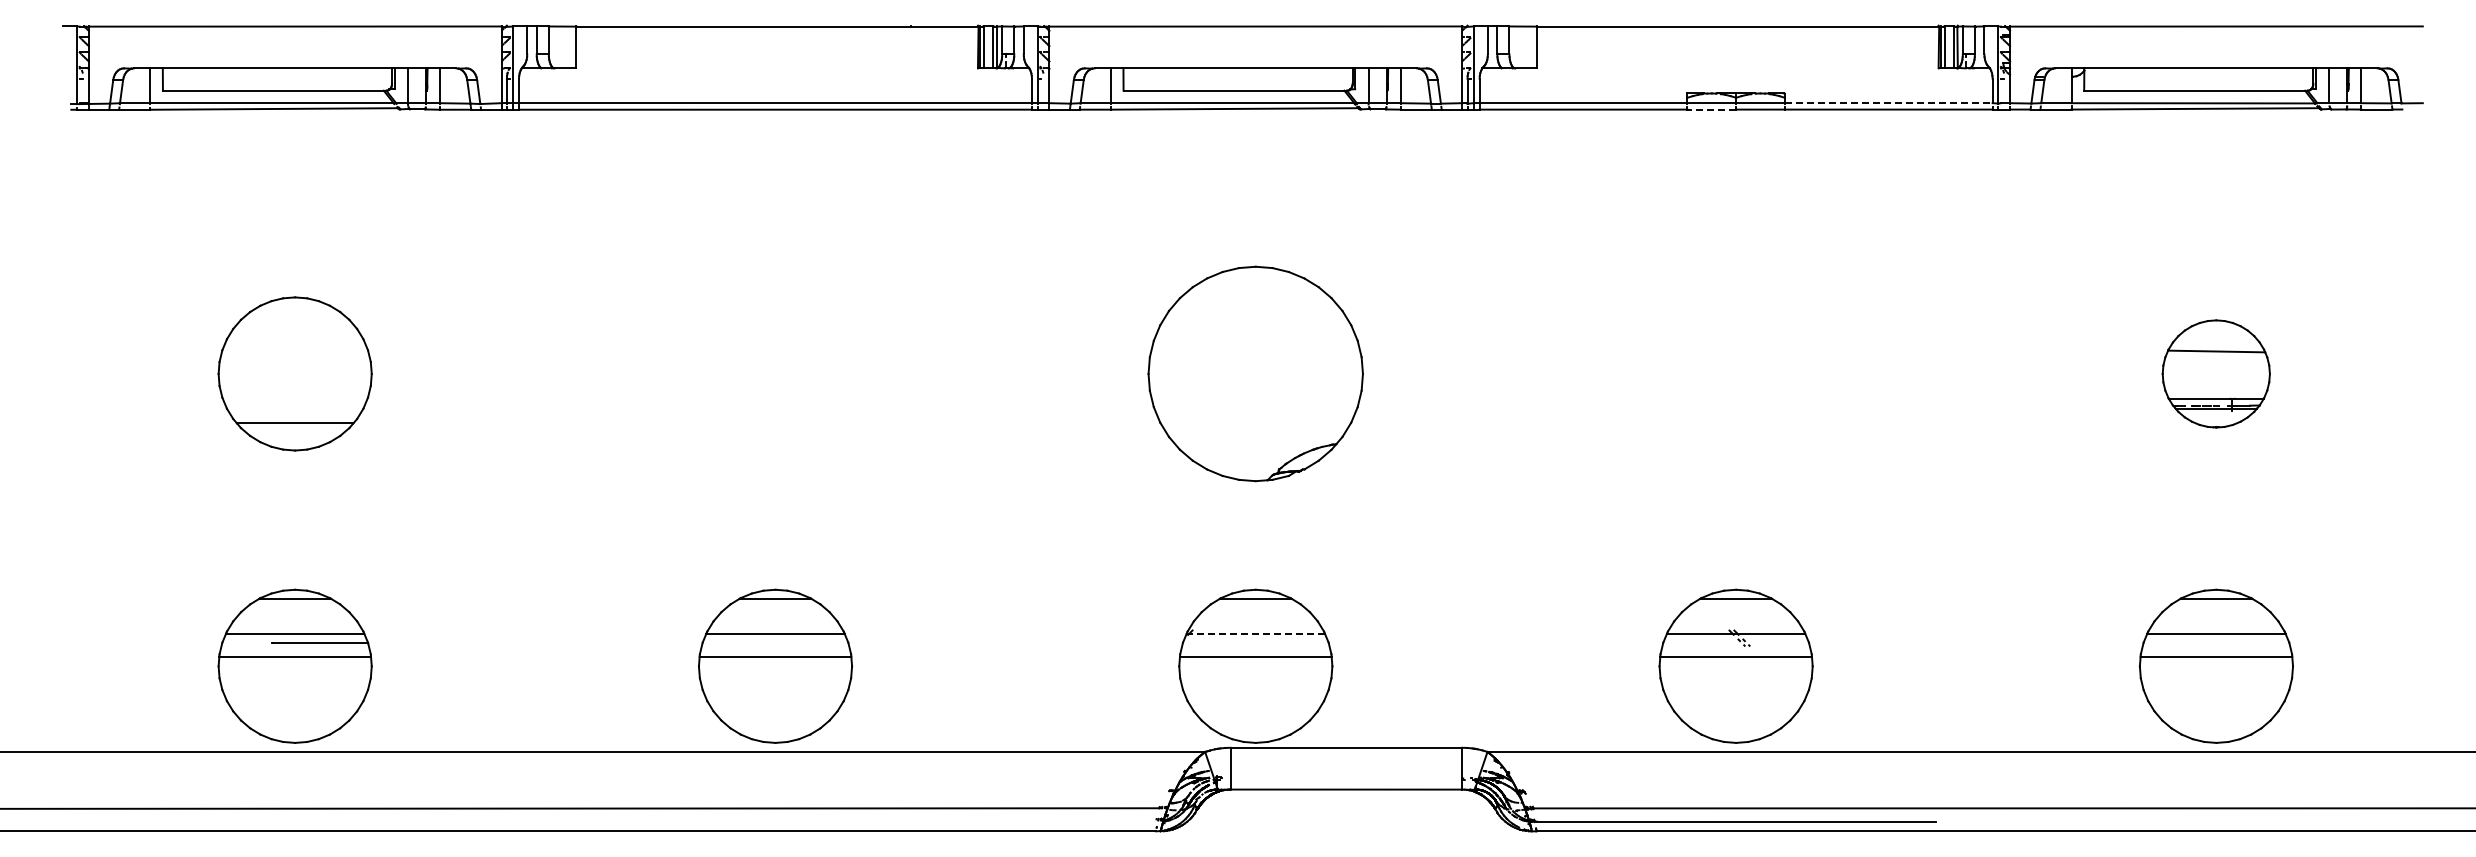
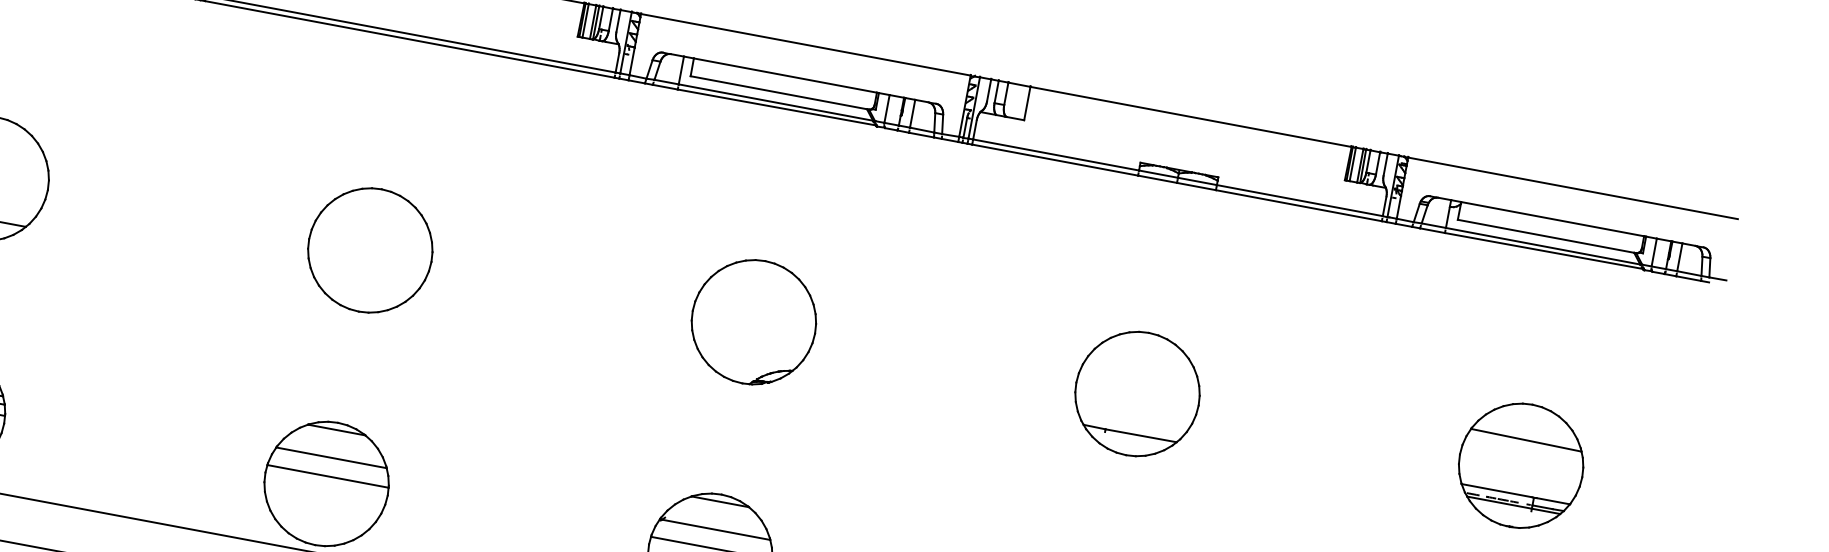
line: (1888, 103) -> (1299, 200), dashed -> solid
line: (1711, 109) -> (1157, 179), dashed -> solid
part: (775, 373) -> (370, 250), added
part: (1255, 373) -> (753, 321), size x0.71
part: (1735, 373) -> (1137, 393), added
part: (2215, 373) -> (1520, 465), size x1.43
line: (1257, 633) -> (716, 529), dashed -> solid

